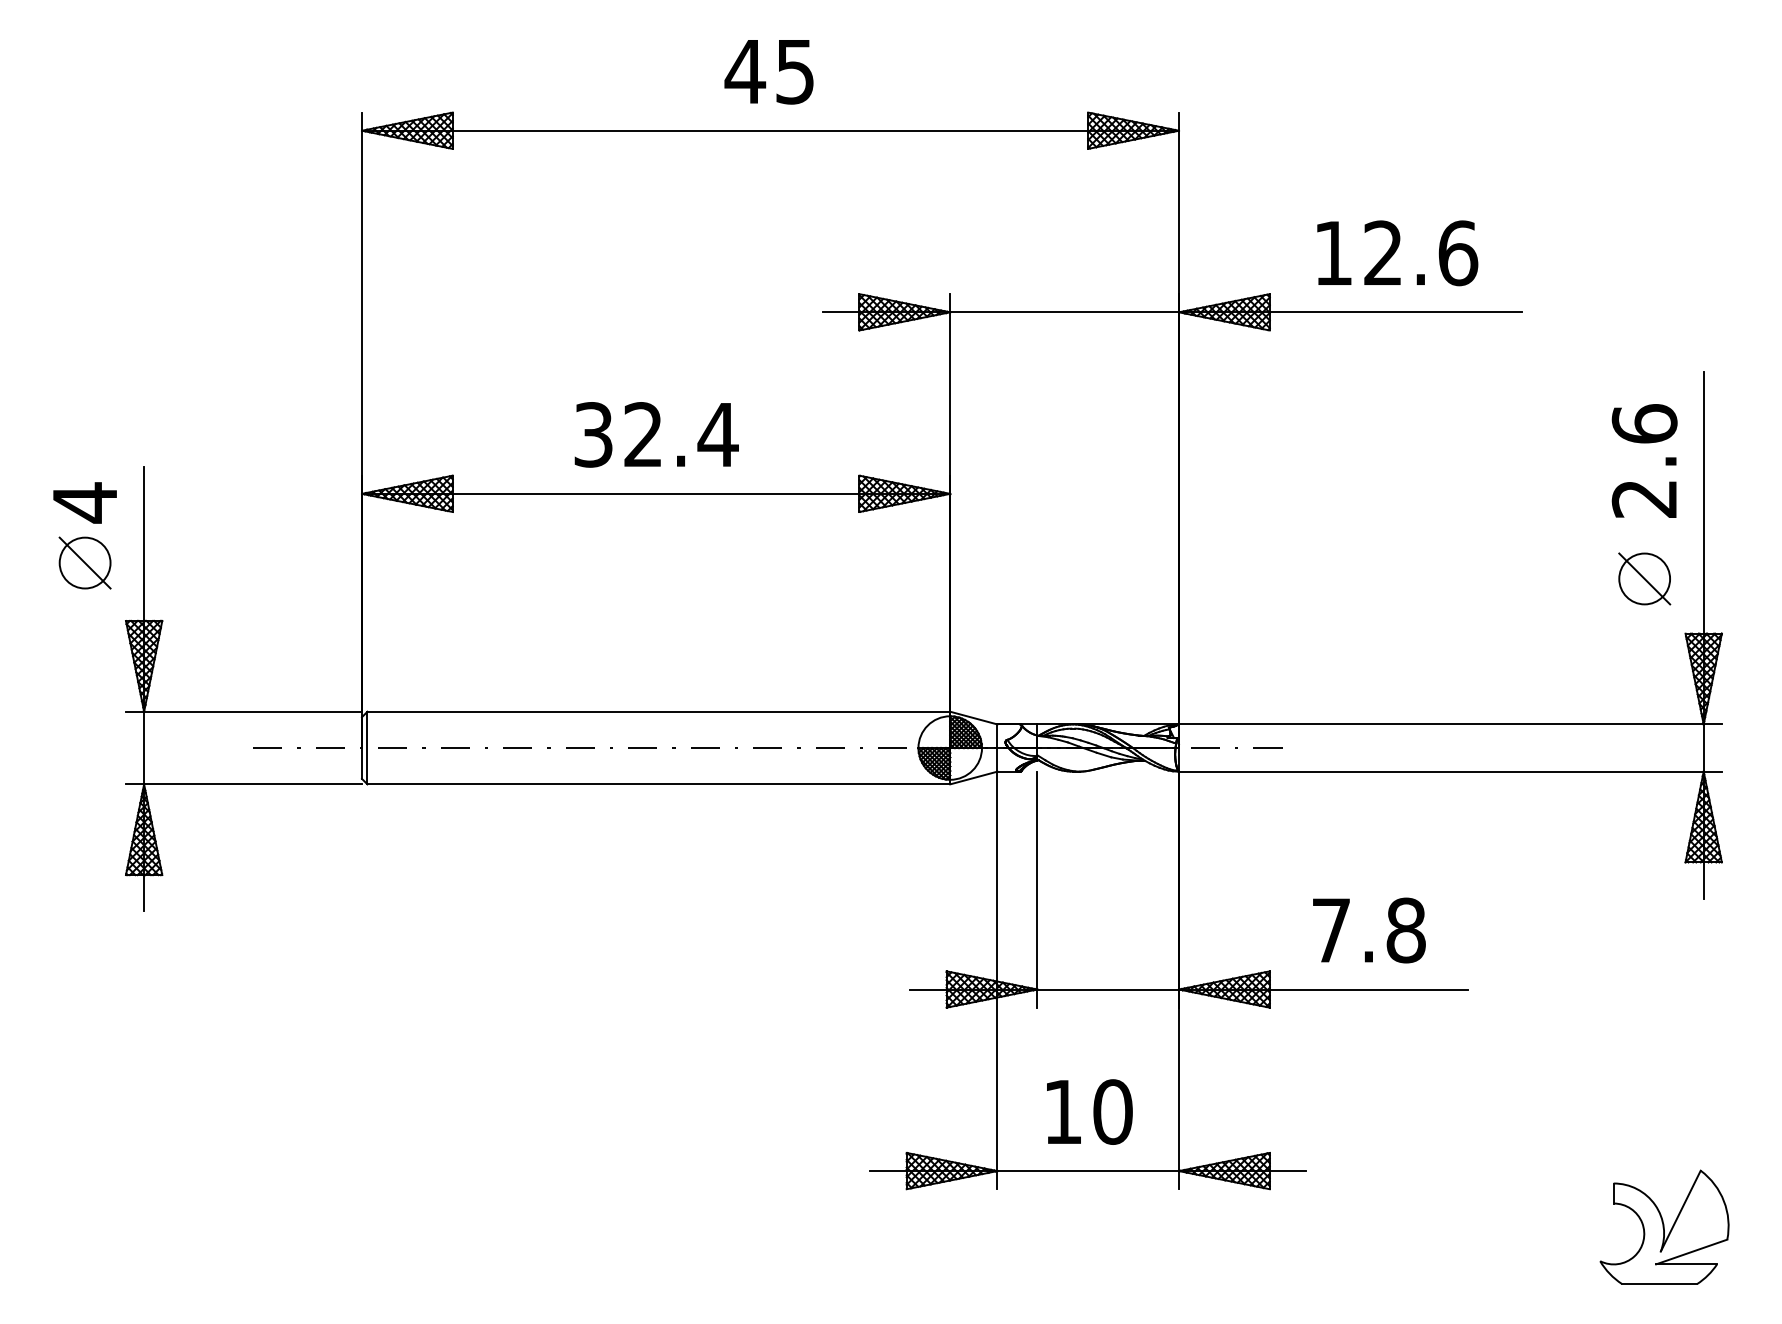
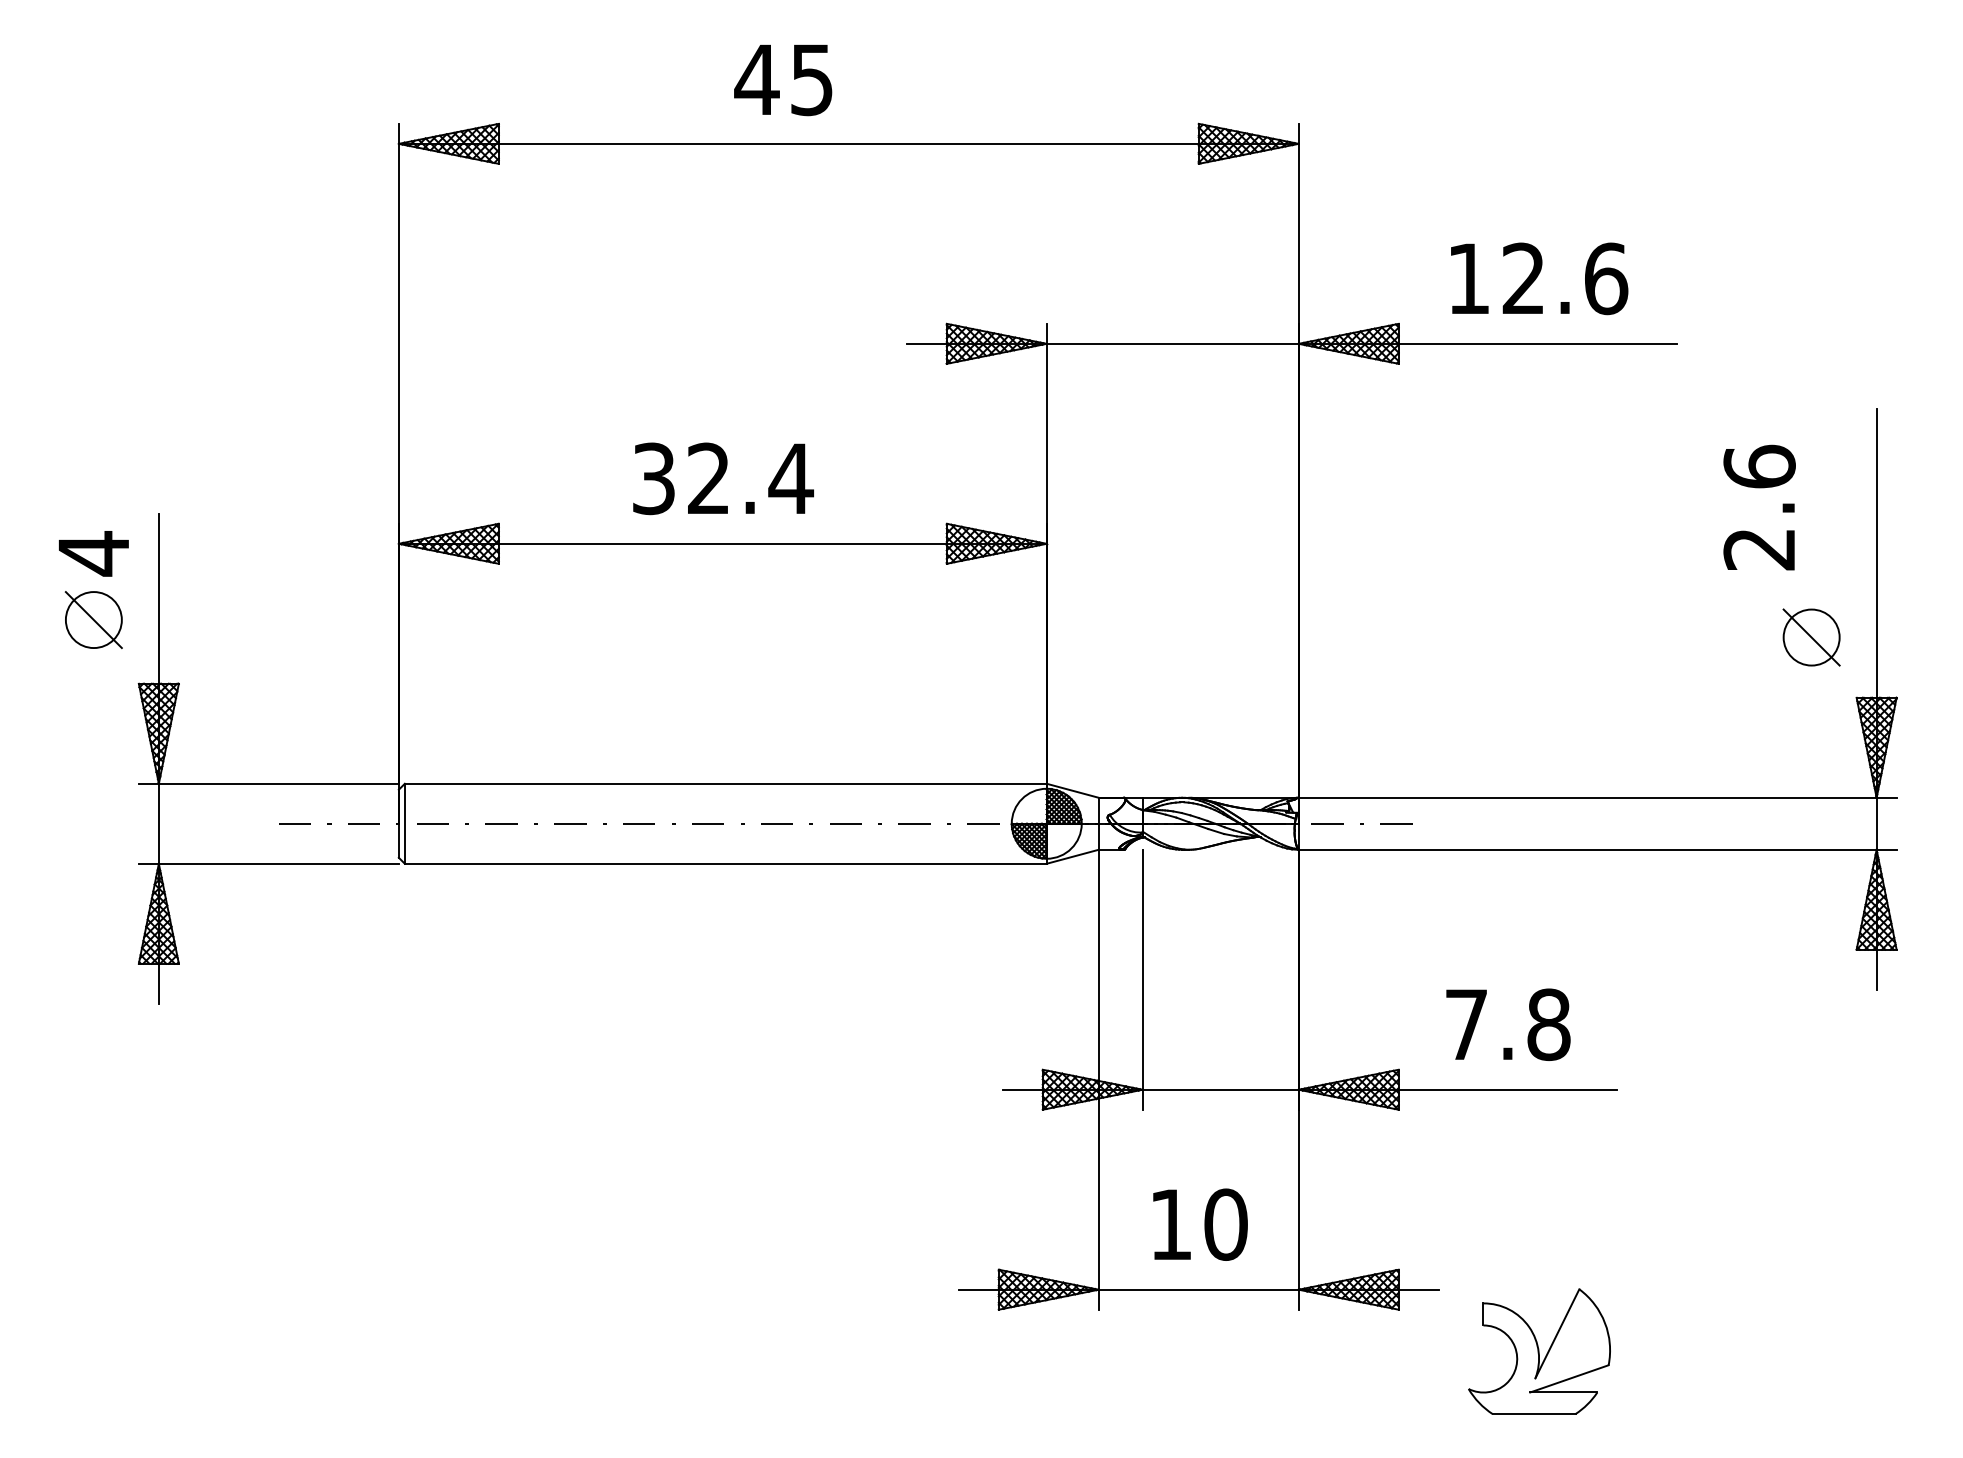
text: (769, 72) -> (783, 80), moved
text: (1644, 460) -> (1759, 507), moved
part: (1664, 1227) -> (1539, 1351), moved

